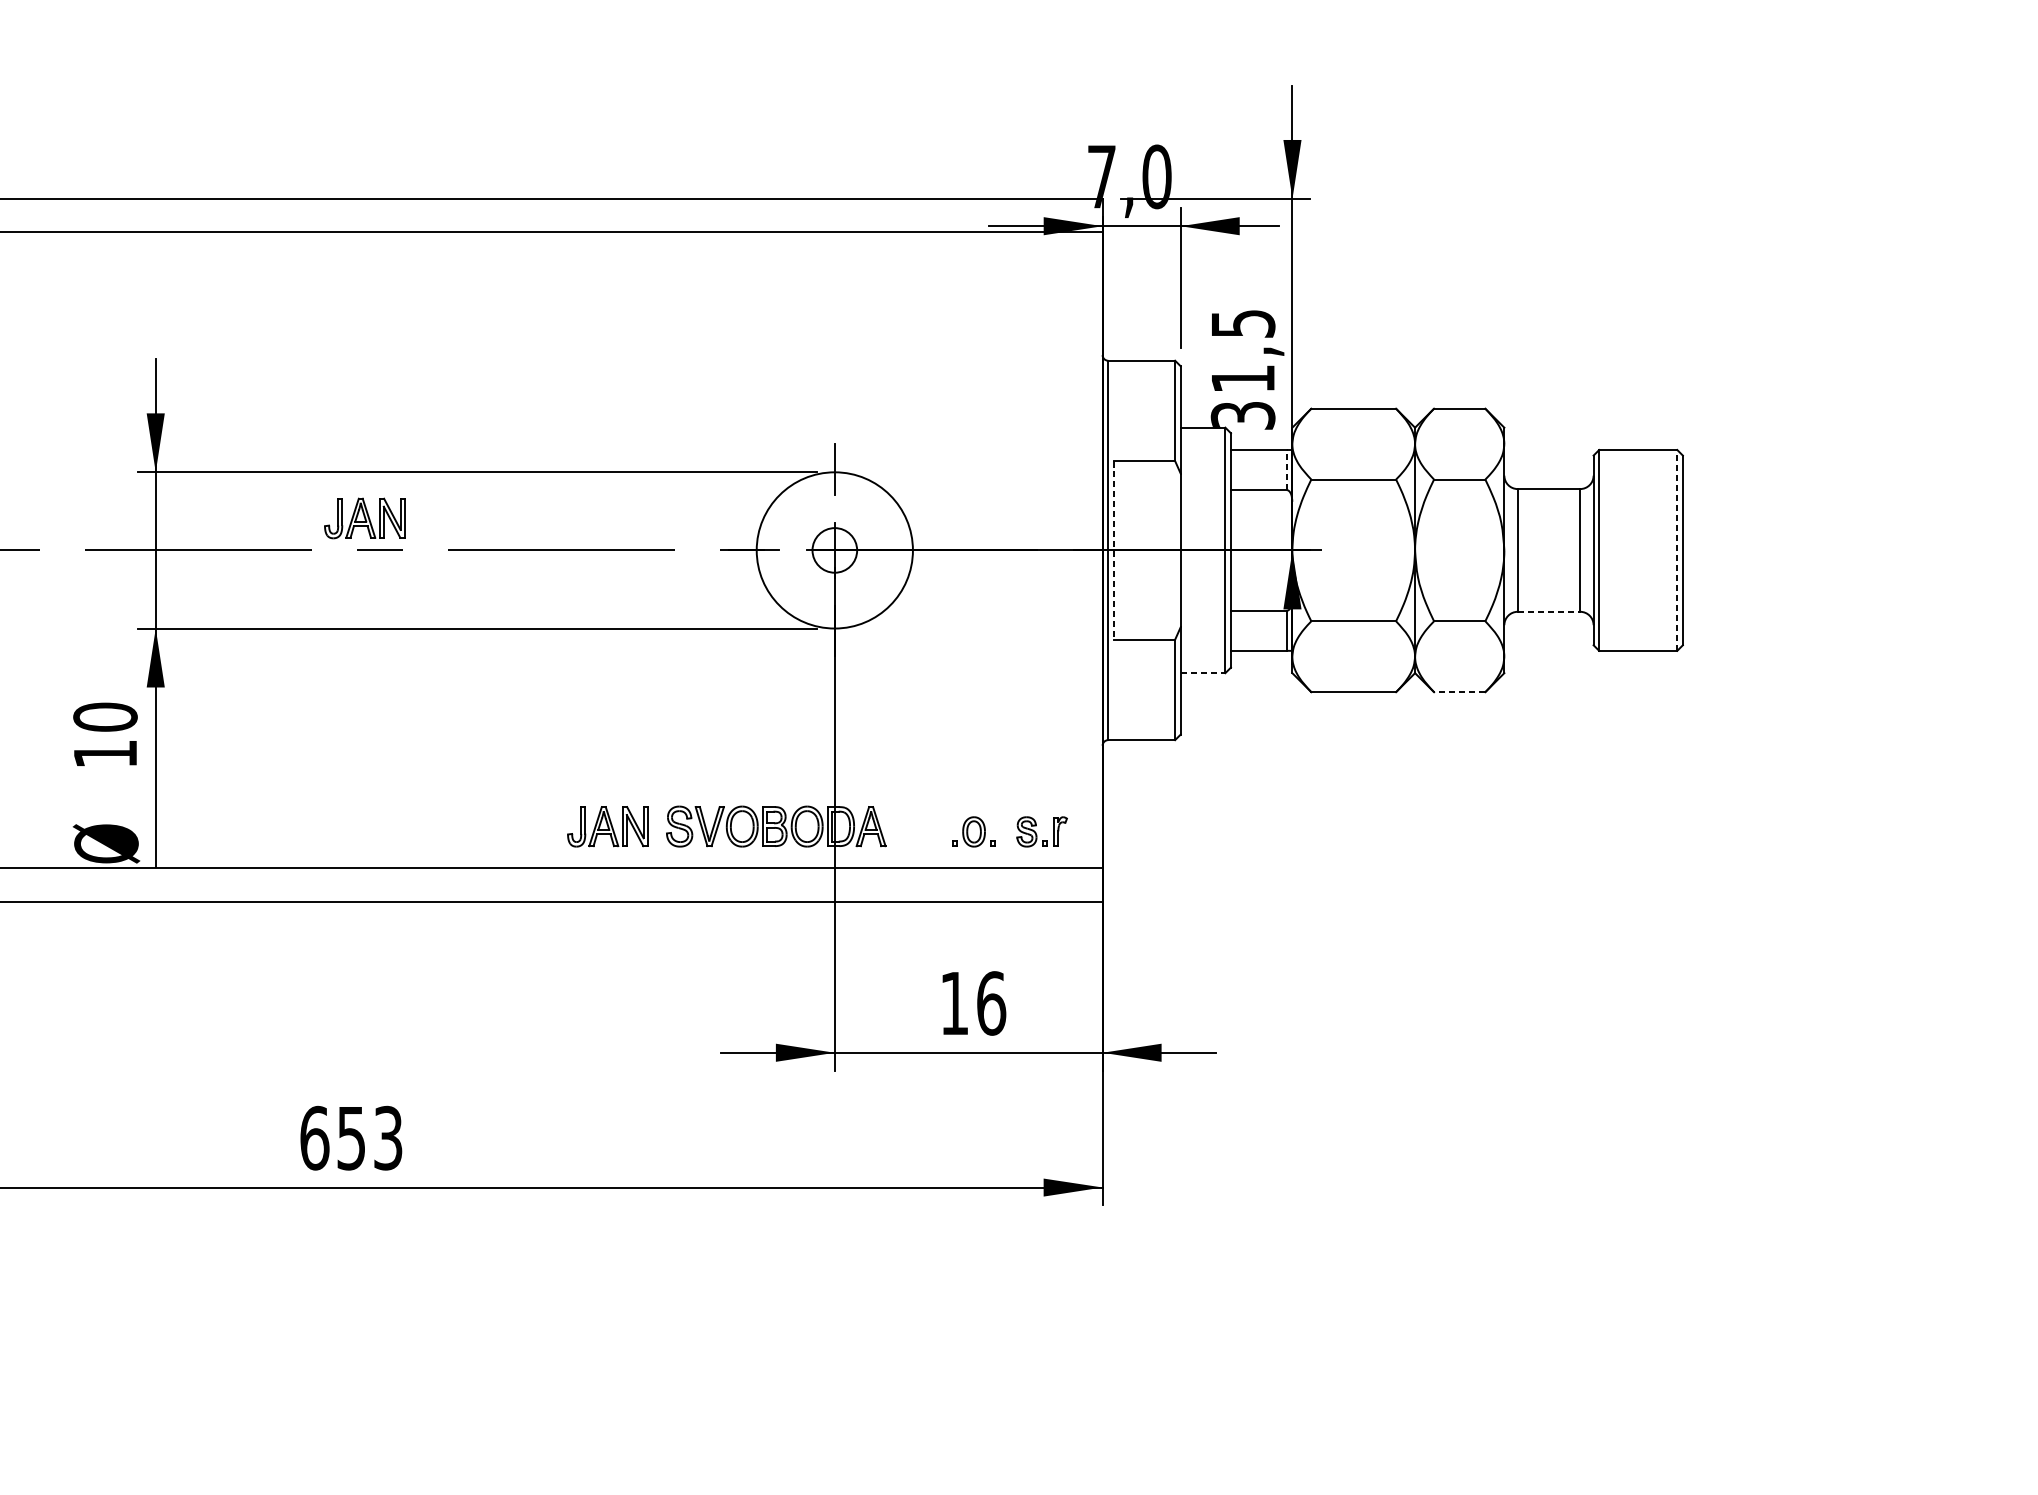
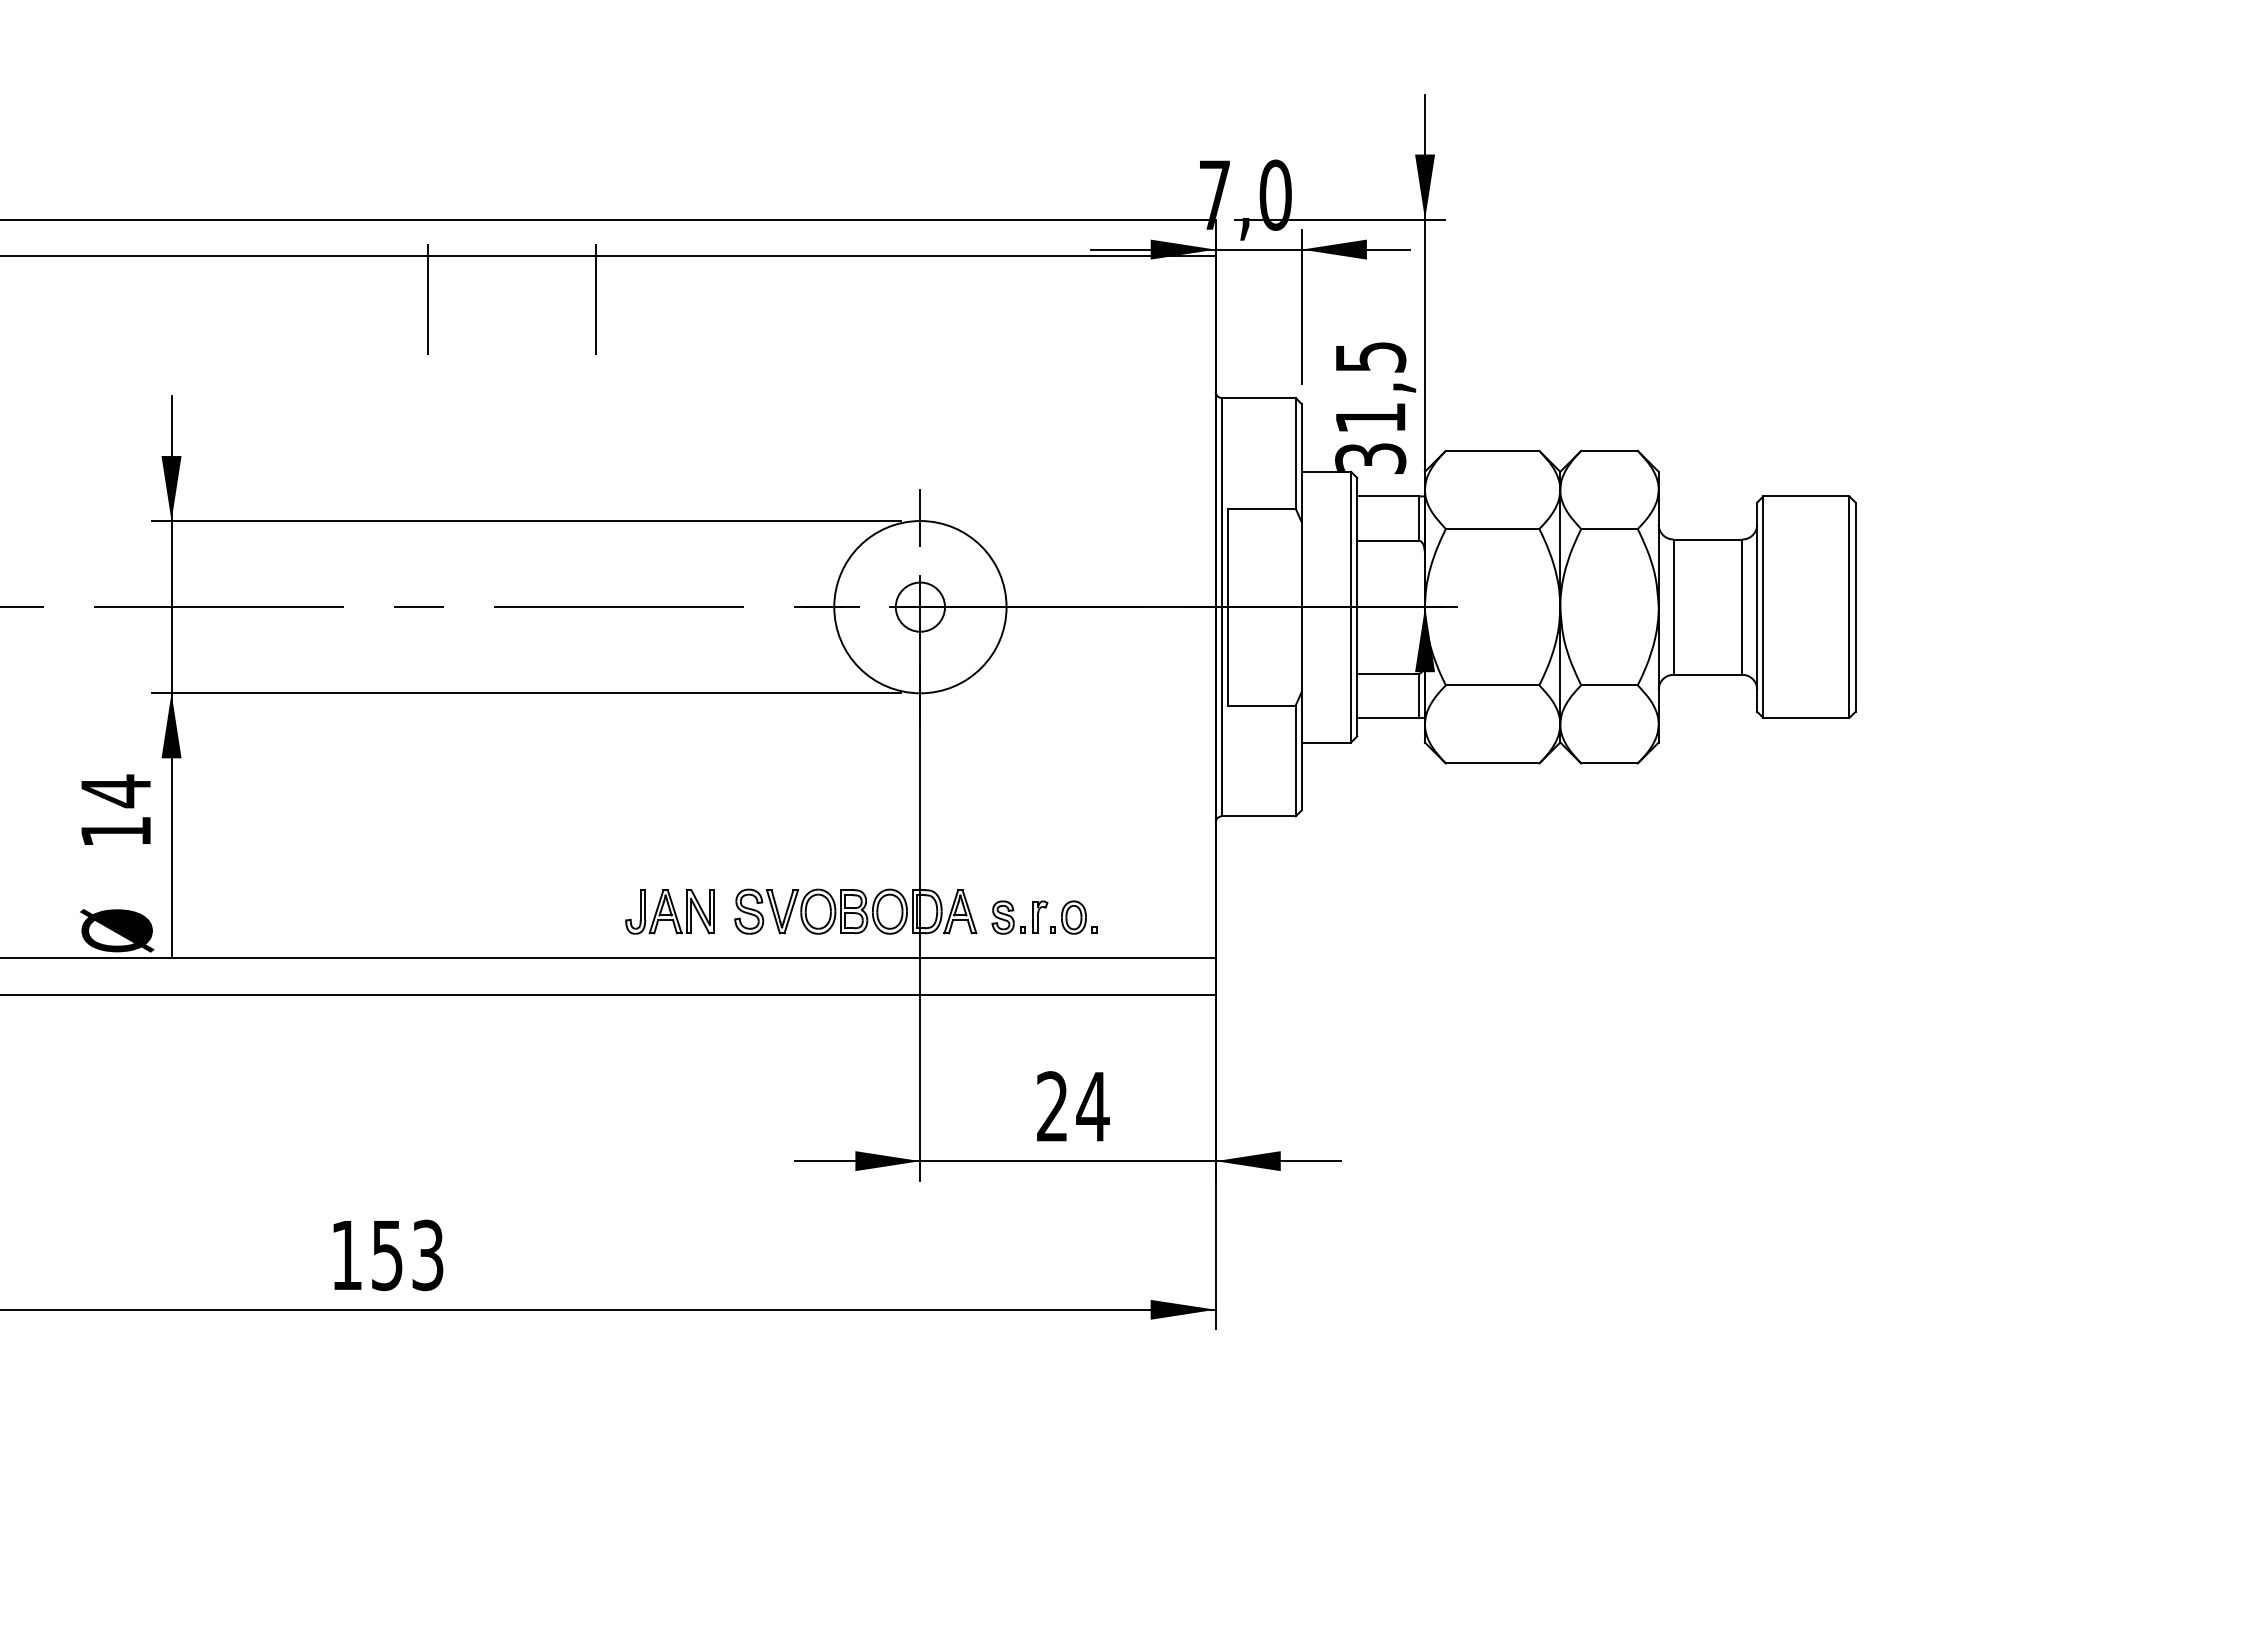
line: (388, 271) -> (428, 299), added
line: (540, 271) -> (595, 299), added
line: (1286, 470) -> (1418, 518), dashed -> solid
part: (364, 518) -> (401, 571), removed
line: (1114, 550) -> (1228, 607), dashed -> solid
line: (1677, 550) -> (1849, 607), dashed -> solid
line: (1549, 611) -> (1708, 674), dashed -> solid
line: (1203, 673) -> (1326, 742), dashed -> solid
line: (1459, 692) -> (1609, 763), dashed -> solid
text: (104, 717) -> (115, 791), 10 -> 14
part: (1041, 831) -> (1019, 917), moved
text: (973, 1003) -> (1073, 1106), 16 -> 24
text: (315, 1138) -> (347, 1255), 653 -> 153

